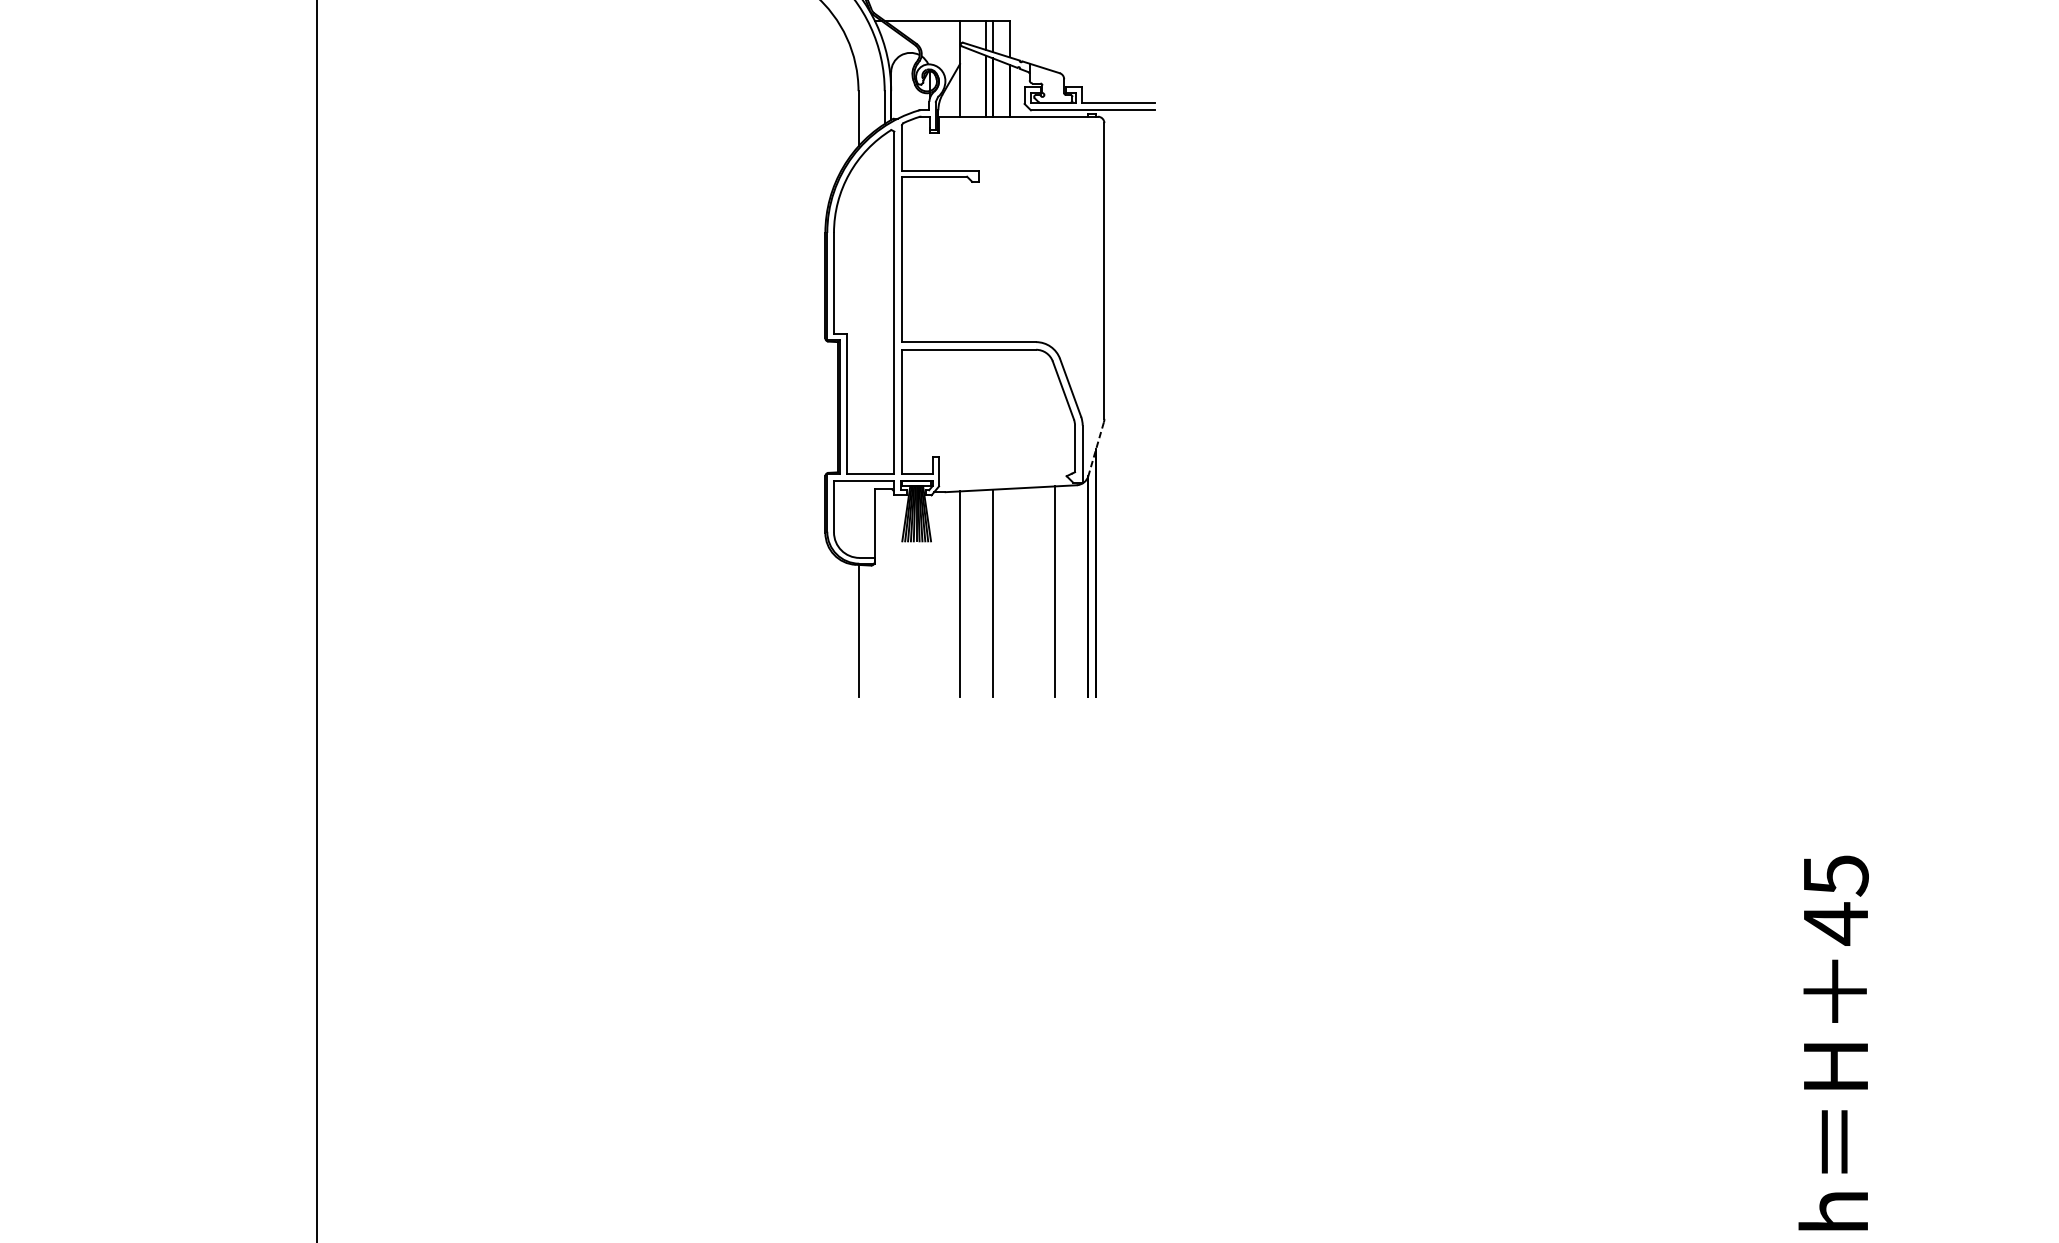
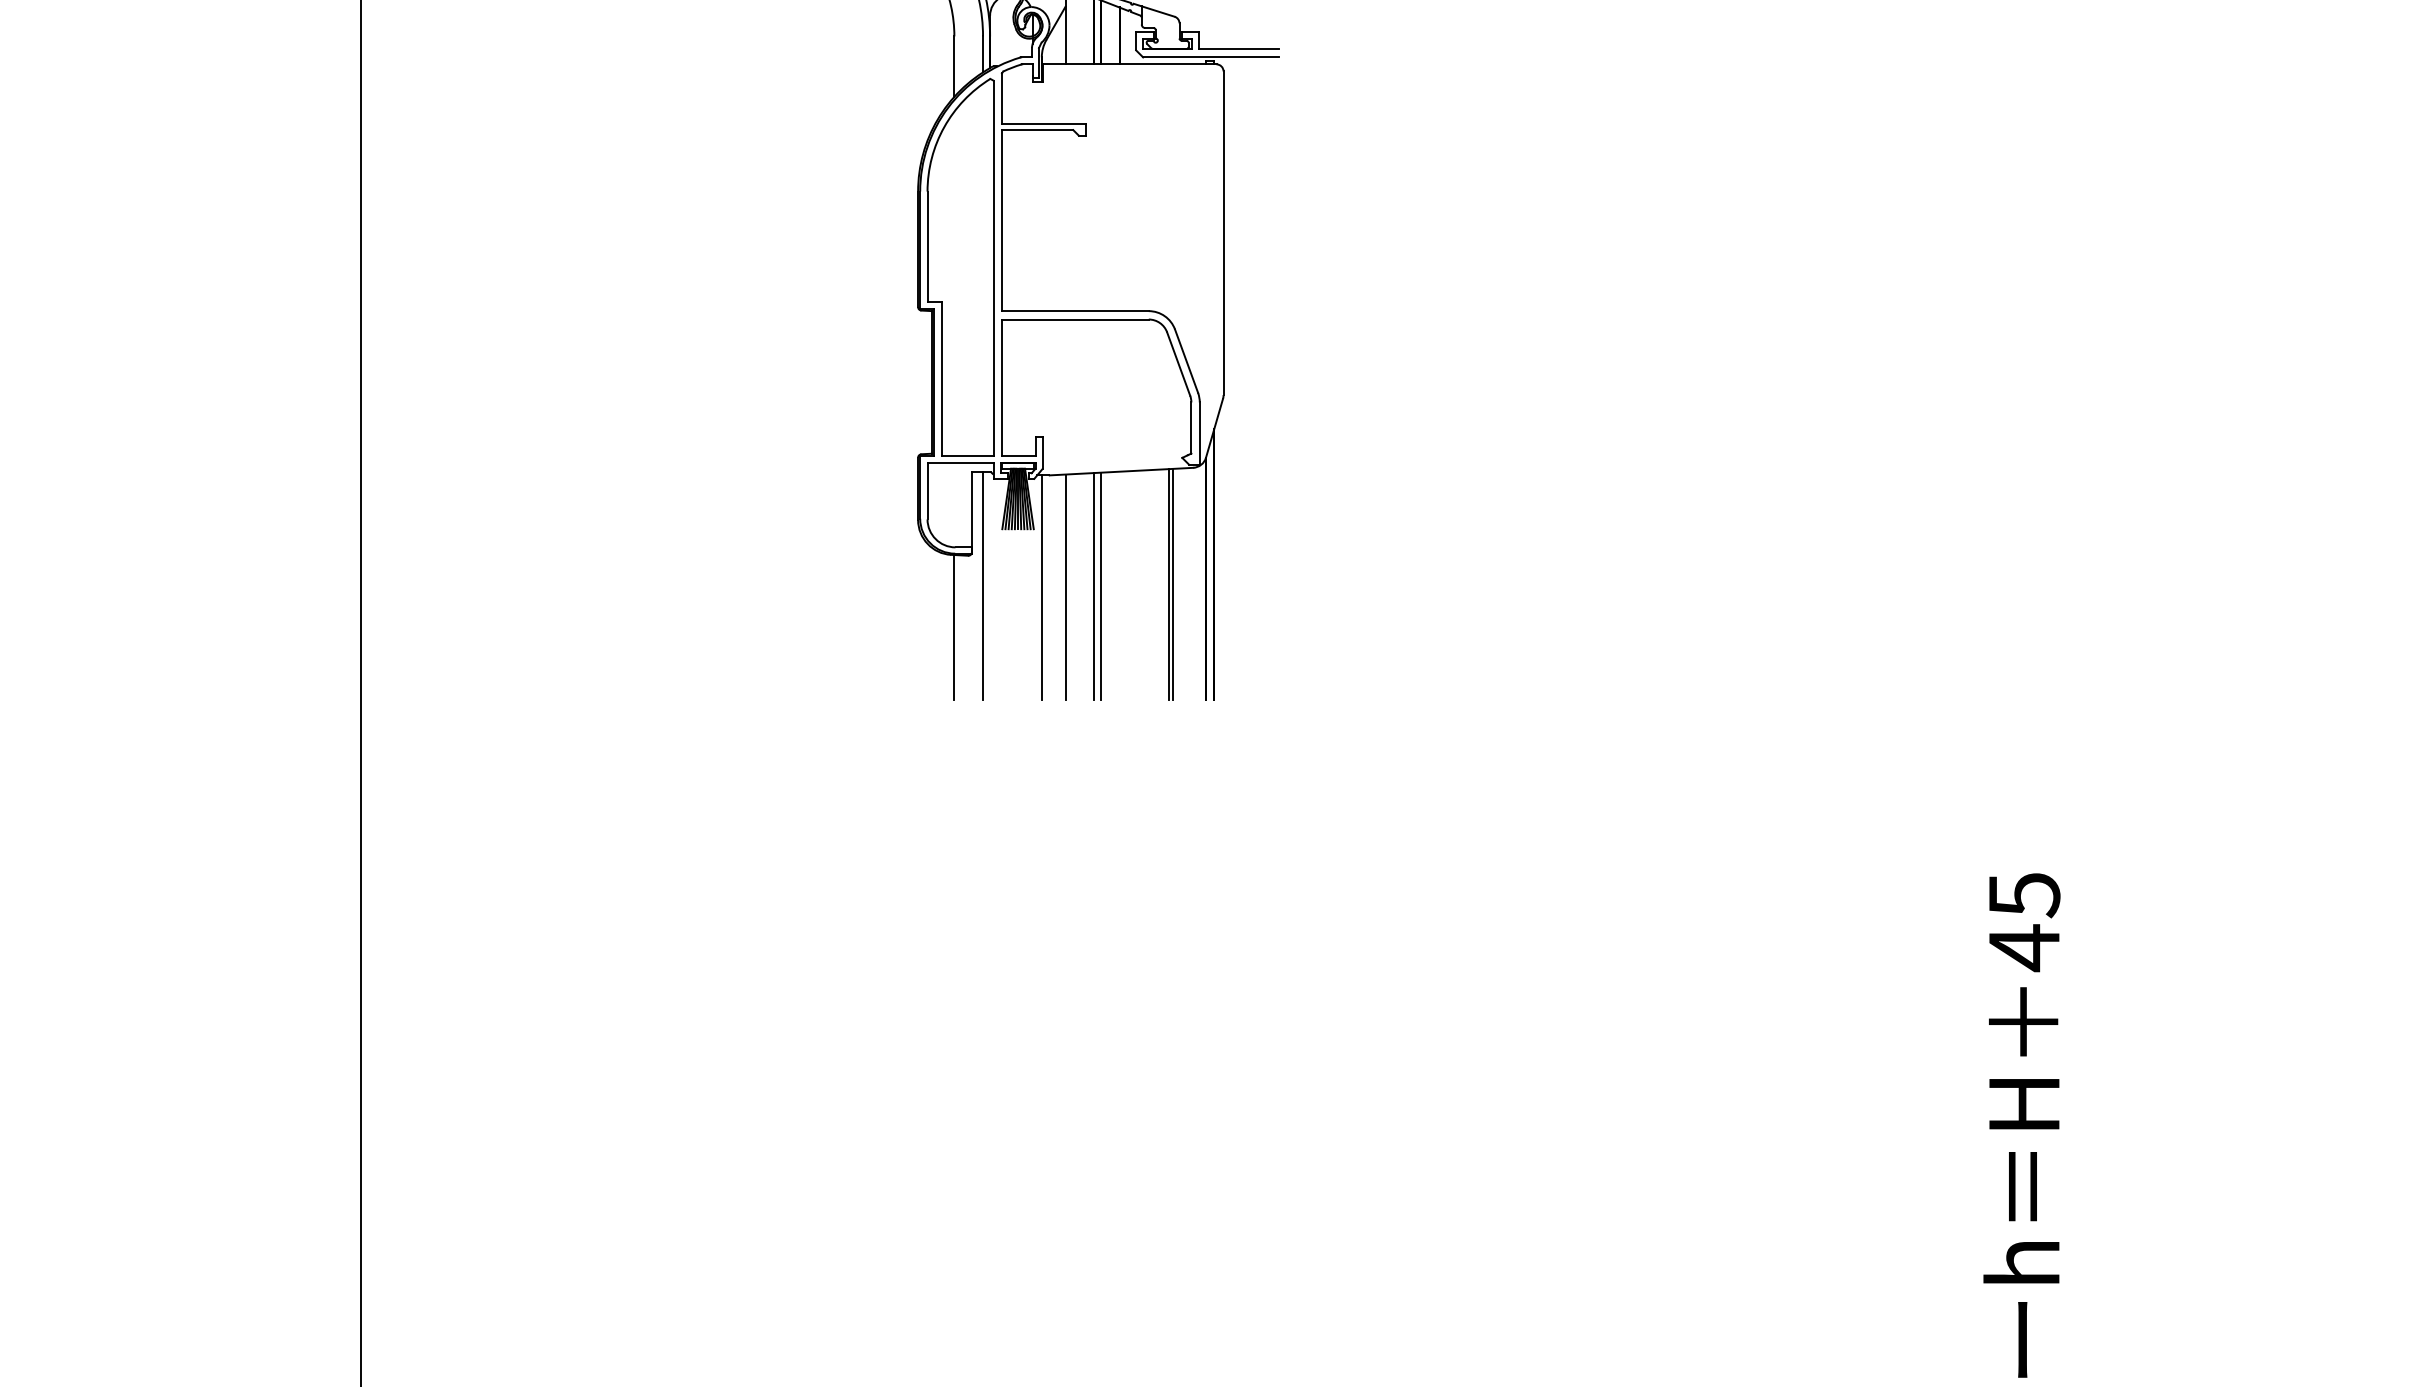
line: (1096, 449) -> (1214, 428), dashed -> solid
line: (1058, 590) -> (1173, 583), added
line: (885, 592) -> (983, 585), added
line: (986, 593) -> (1094, 586), added
line: (938, 594) -> (1041, 587), added

